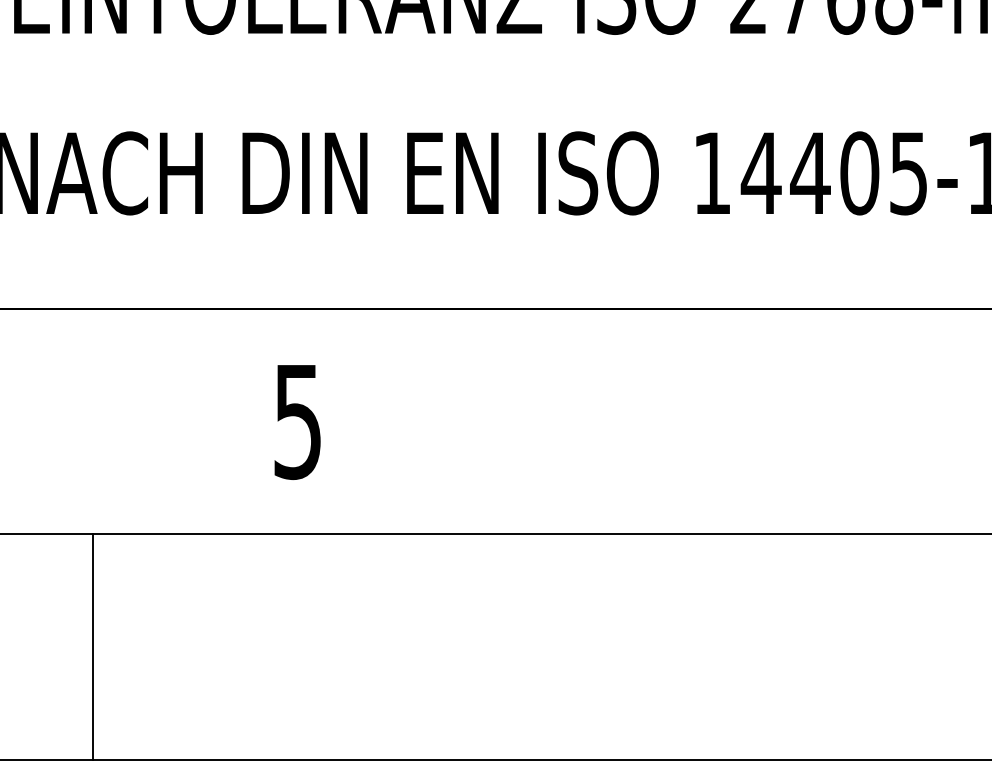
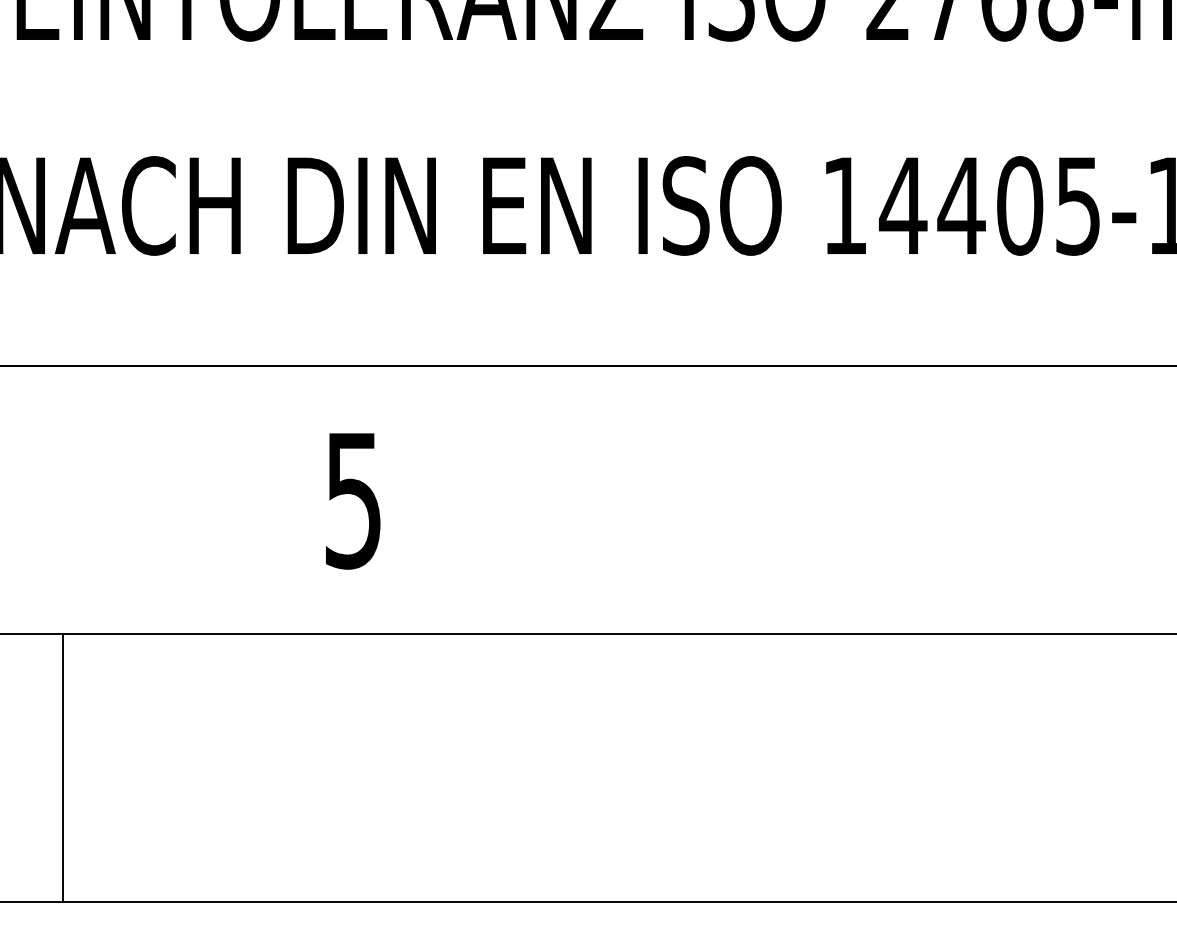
line: (92, 646) -> (62, 767), moved

